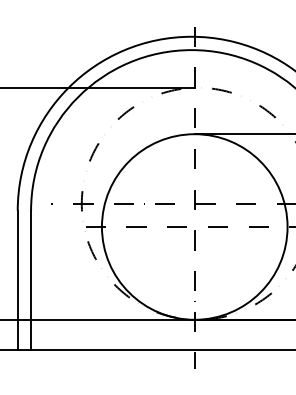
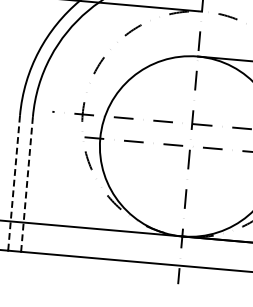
line: (17, 280) -> (13, 183), solid -> dashed
line: (31, 280) -> (27, 184), solid -> dashed

